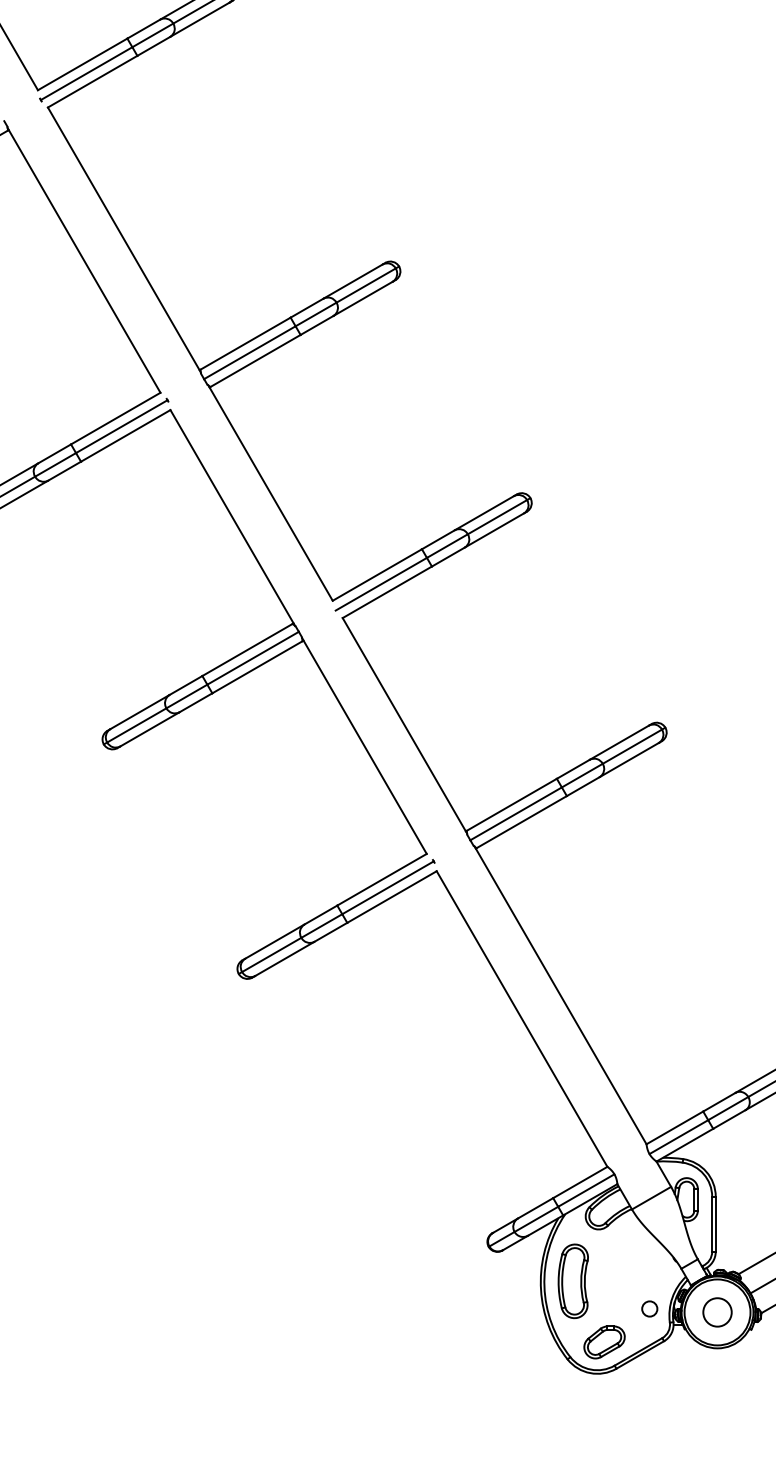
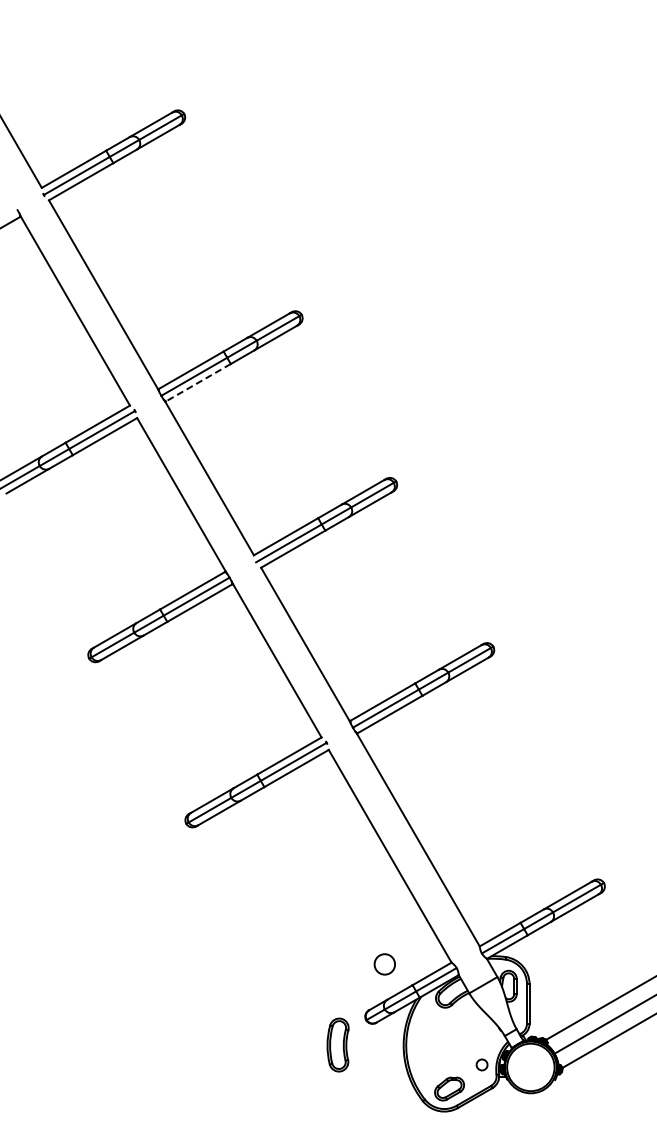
line: (254, 362) -> (197, 383), solid -> dashed
part: (572, 1280) -> (337, 1044), moved
circle: (717, 1312) -> (384, 964), moved

